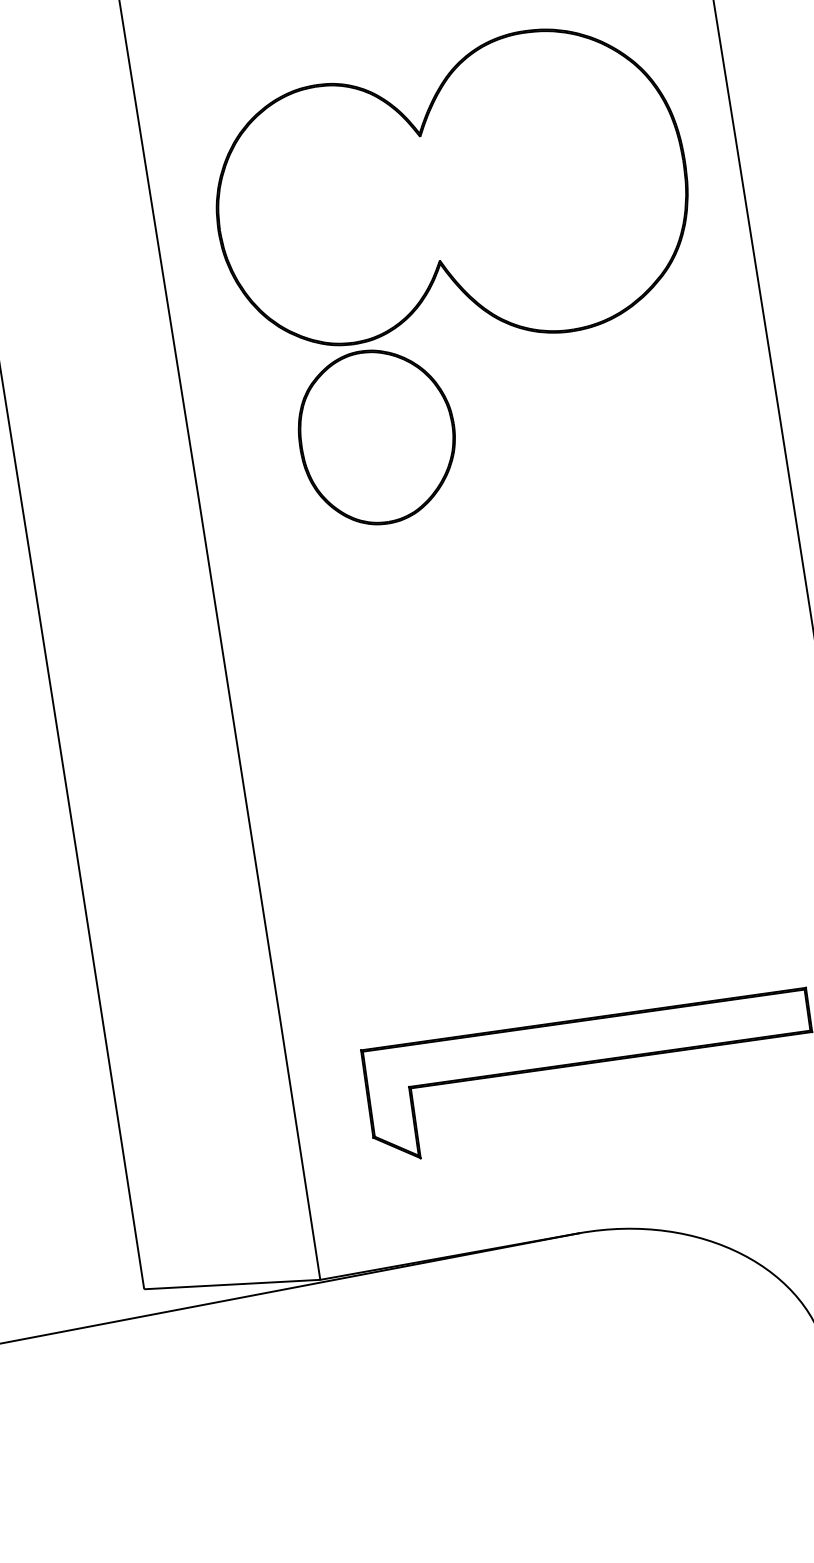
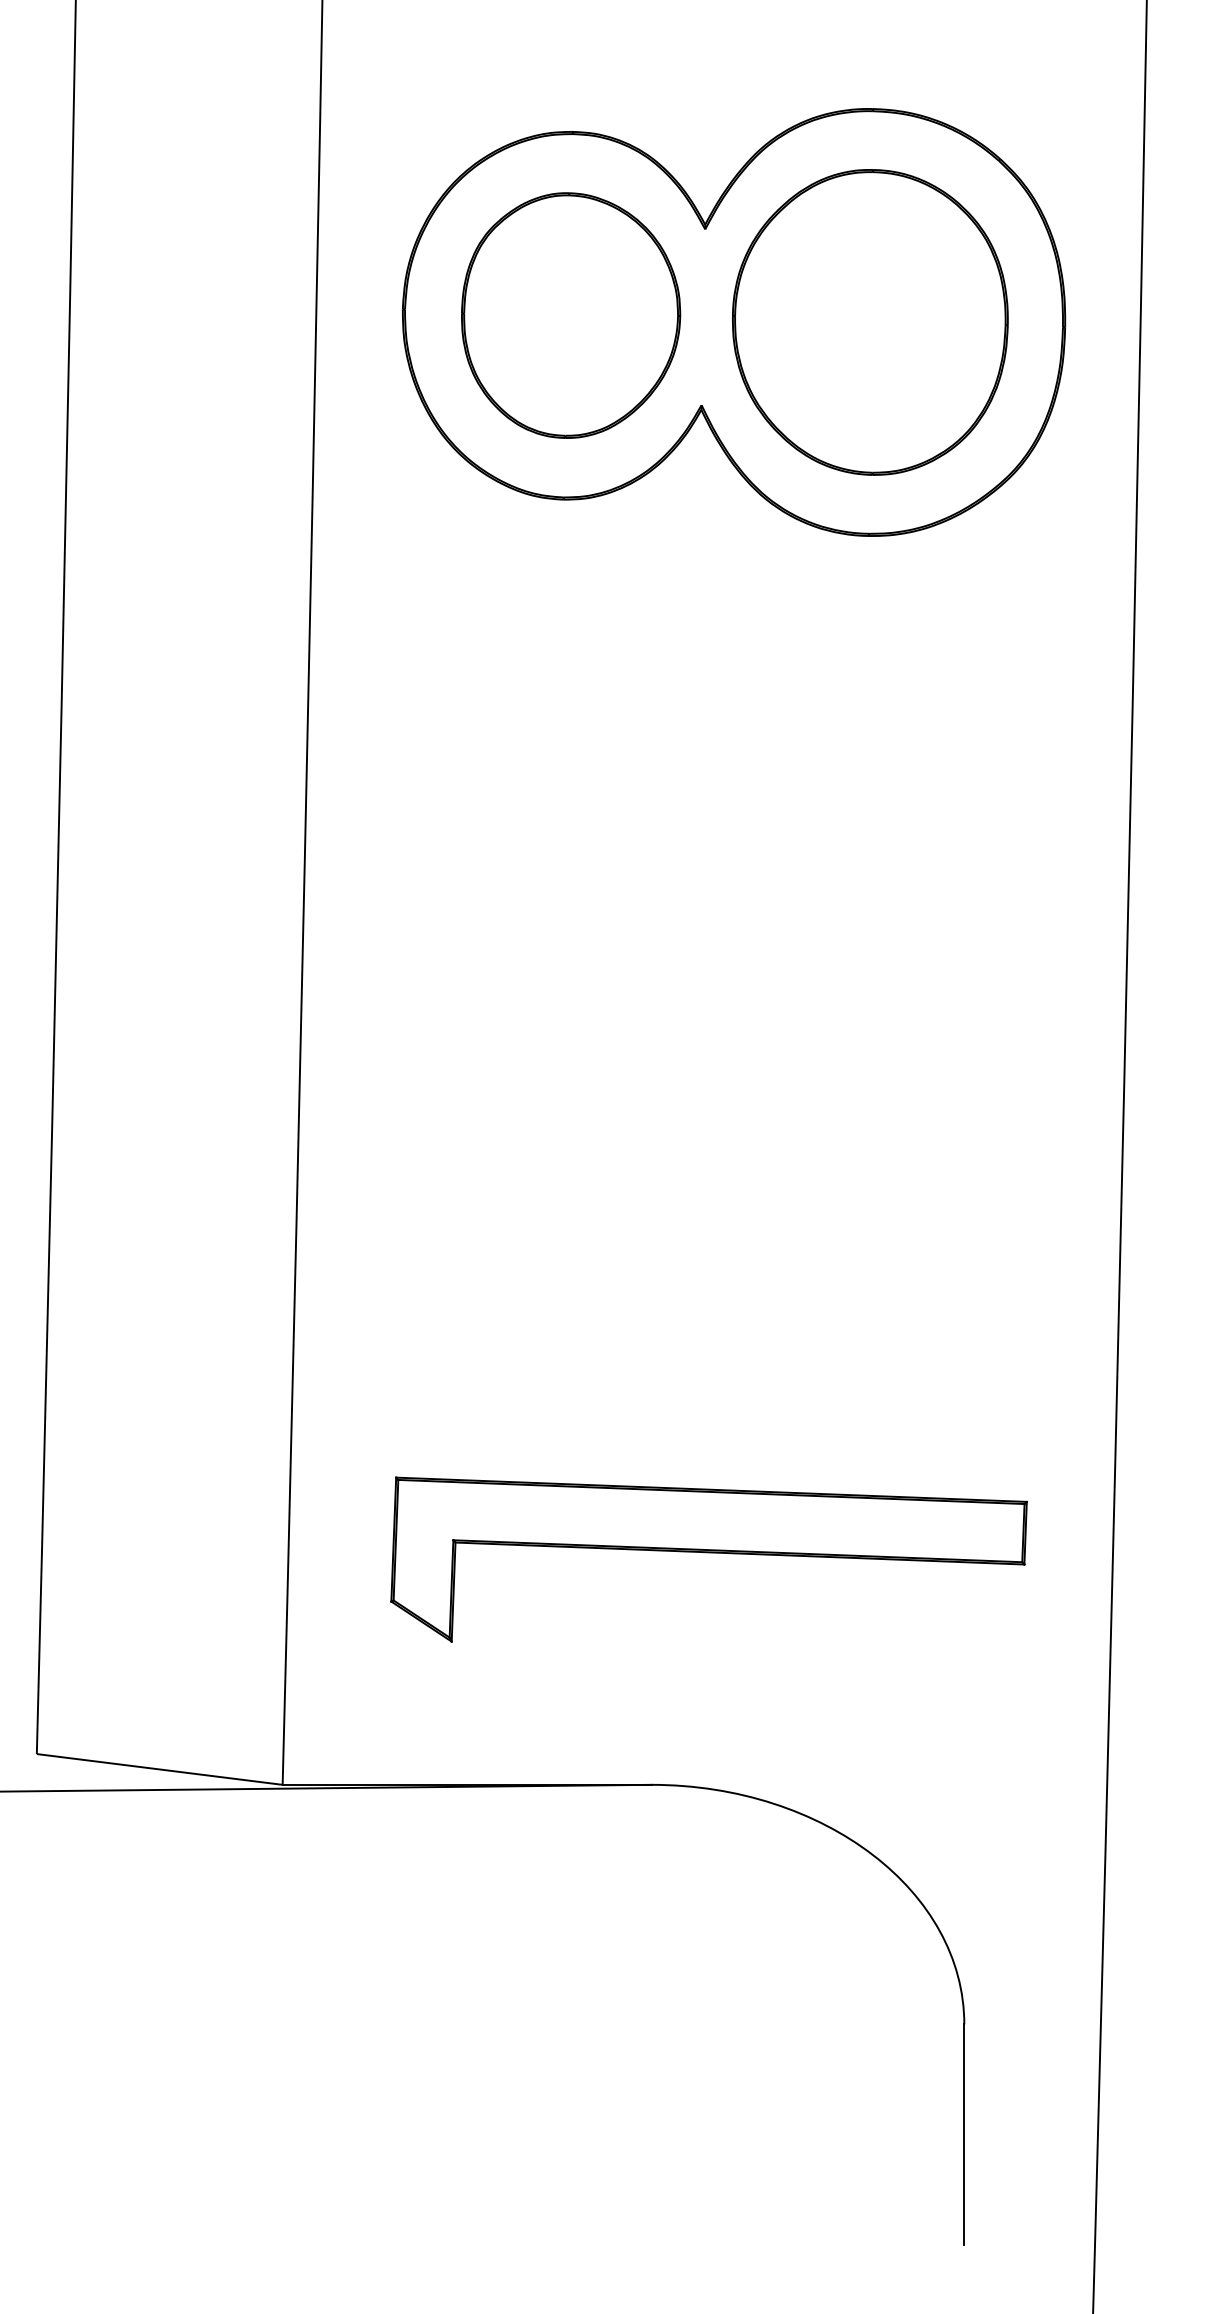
part: (547, 181) -> (870, 322), added
part: (377, 436) -> (571, 315), moved

